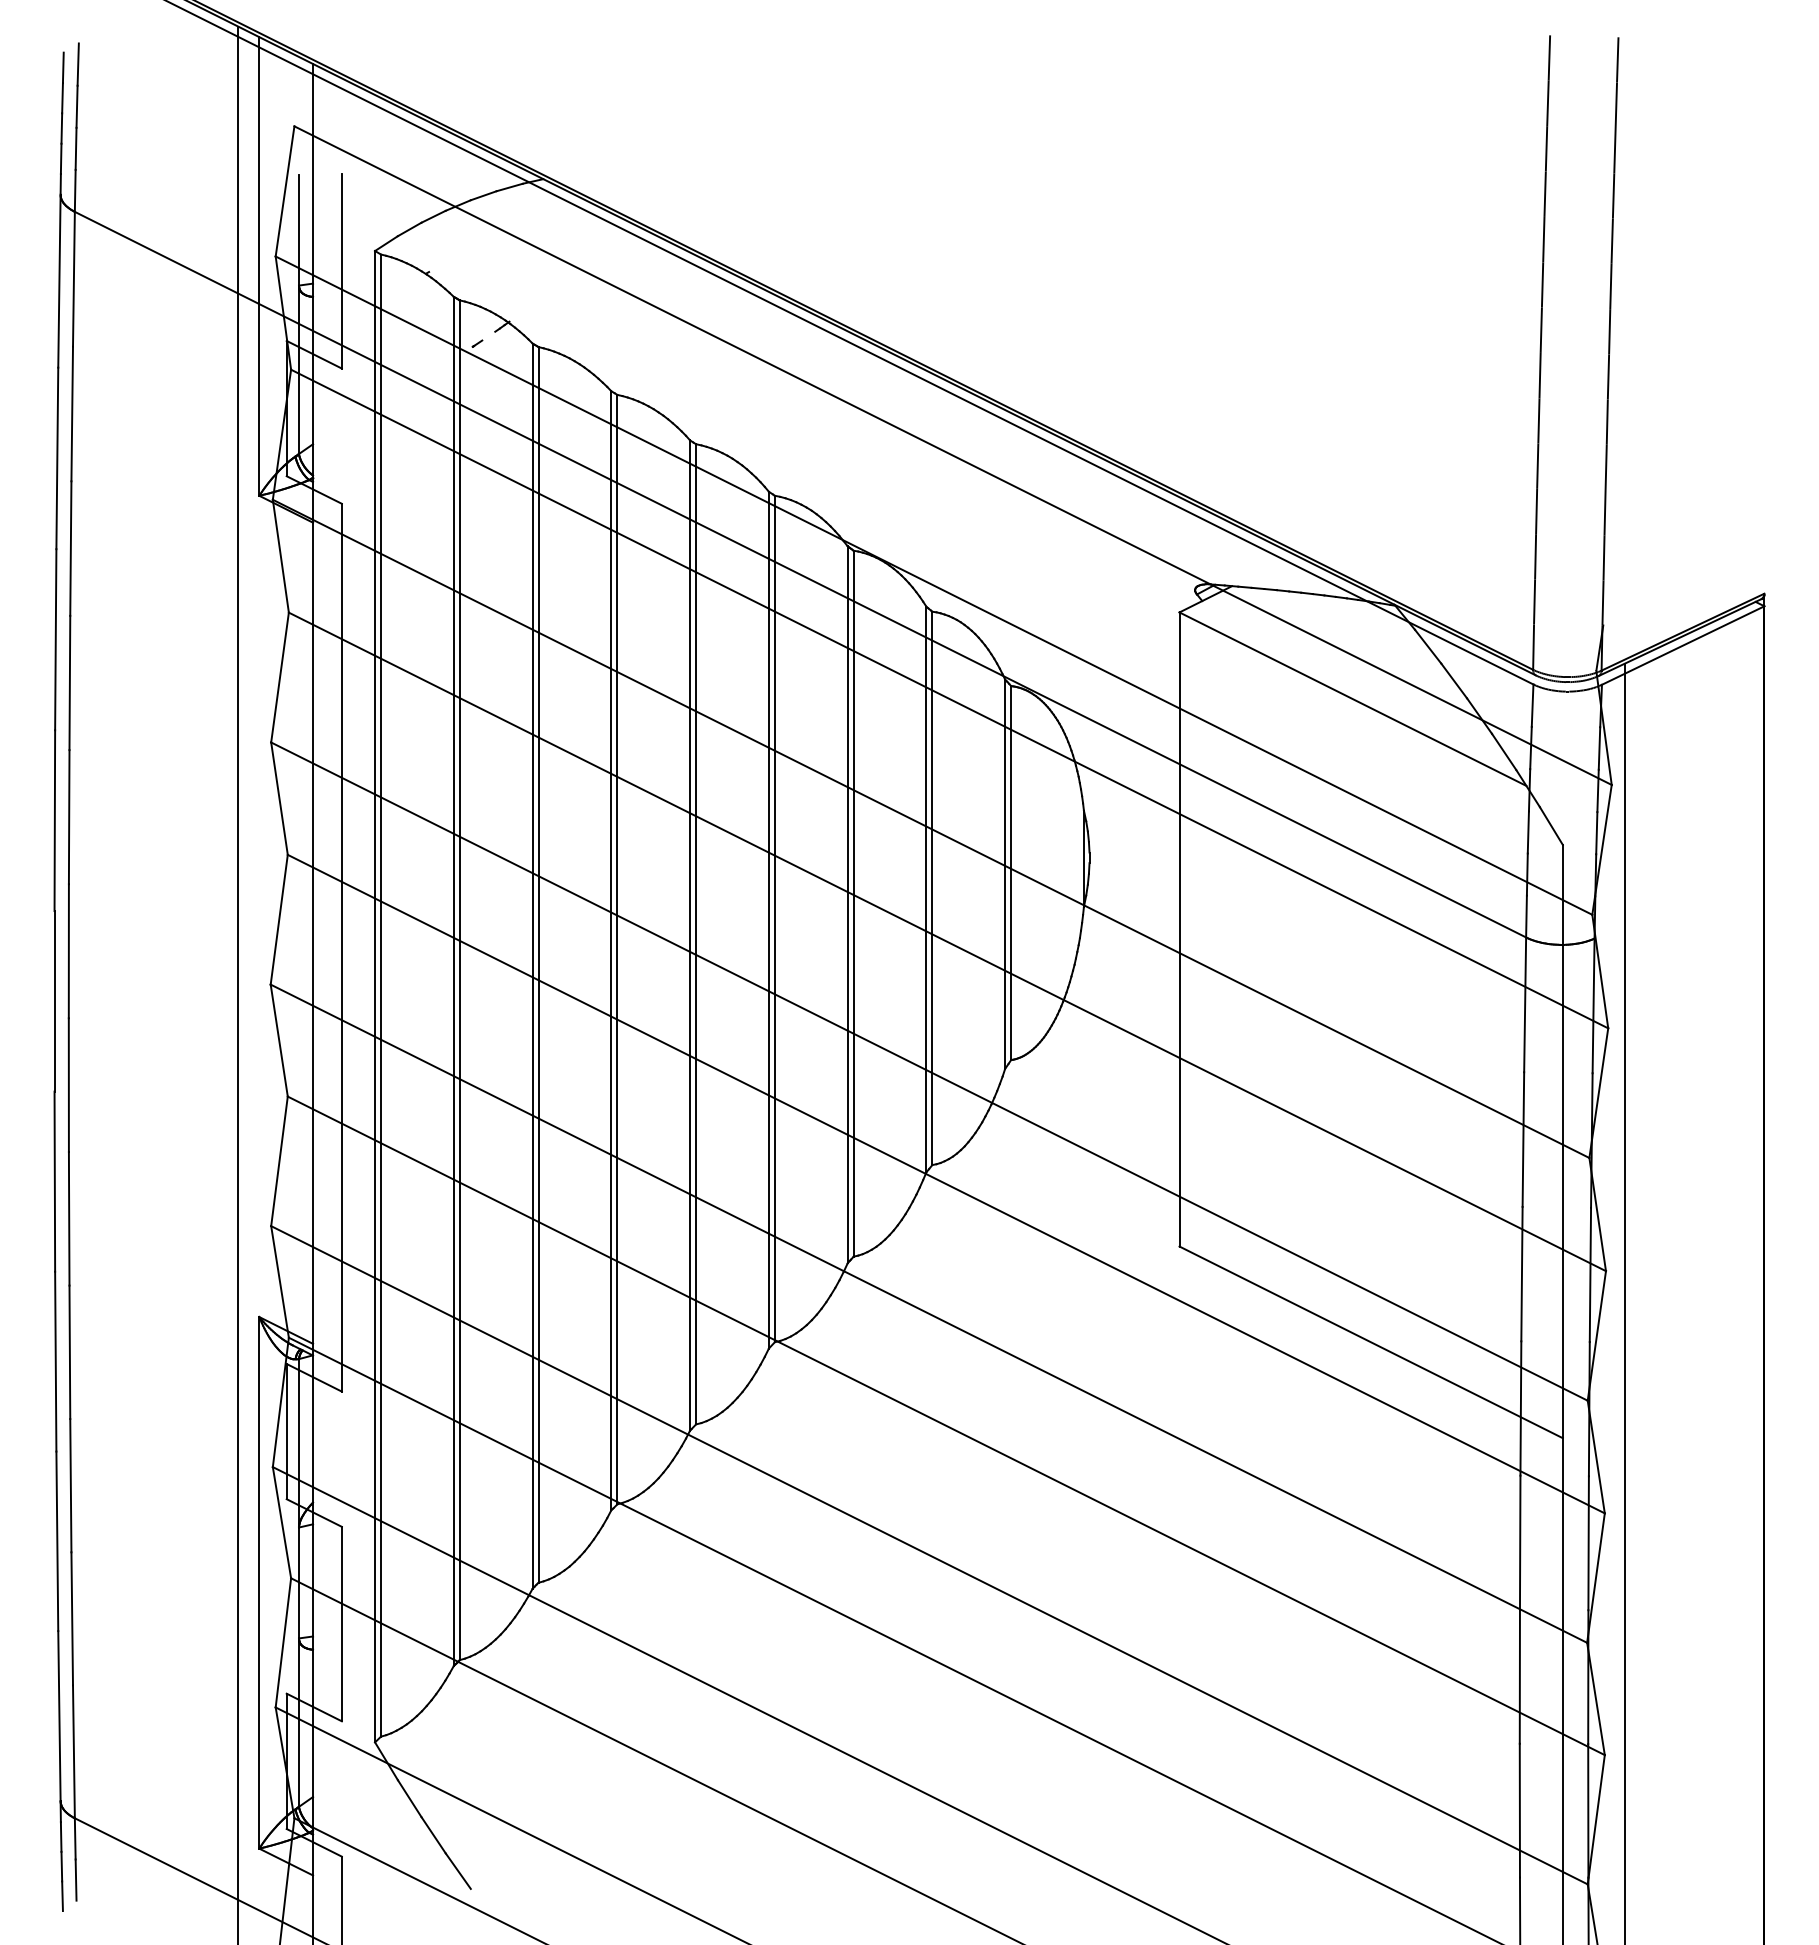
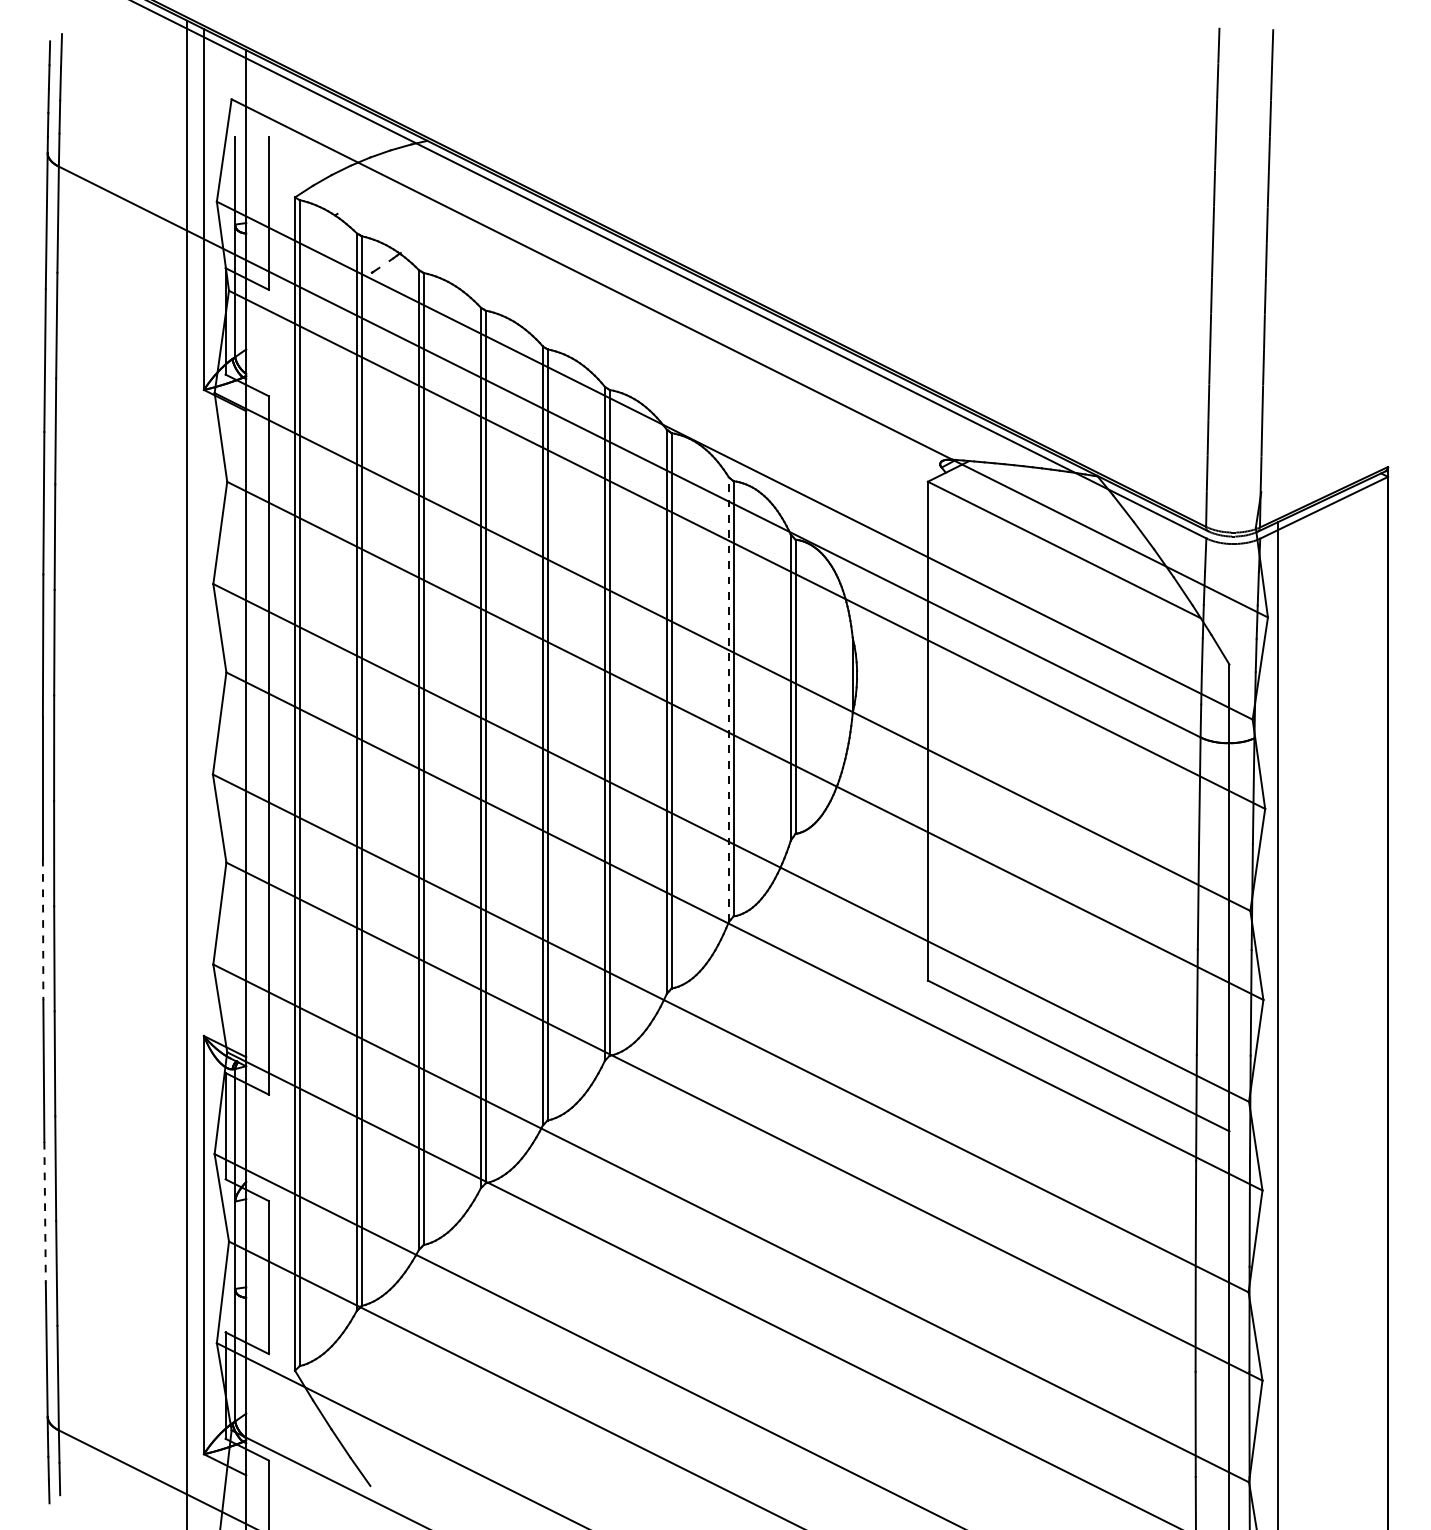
line: (926, 889) -> (728, 699), solid -> dashed
line: (54, 1182) -> (42, 930), solid -> dashed
line: (57, 1541) -> (45, 1212), solid -> dashed

